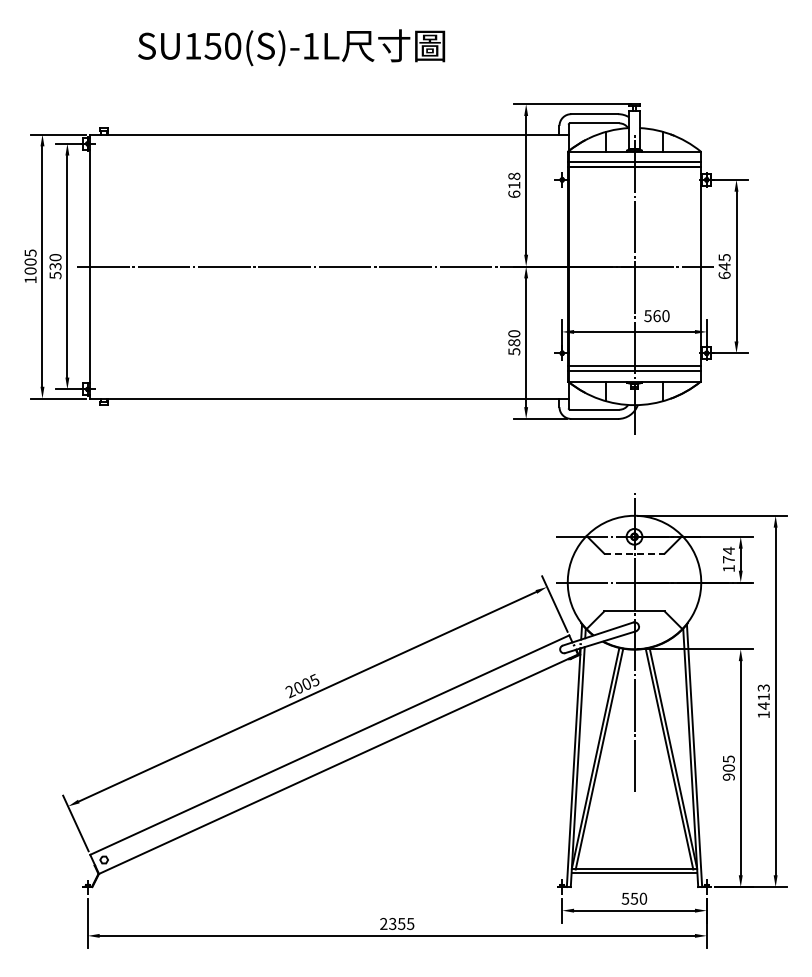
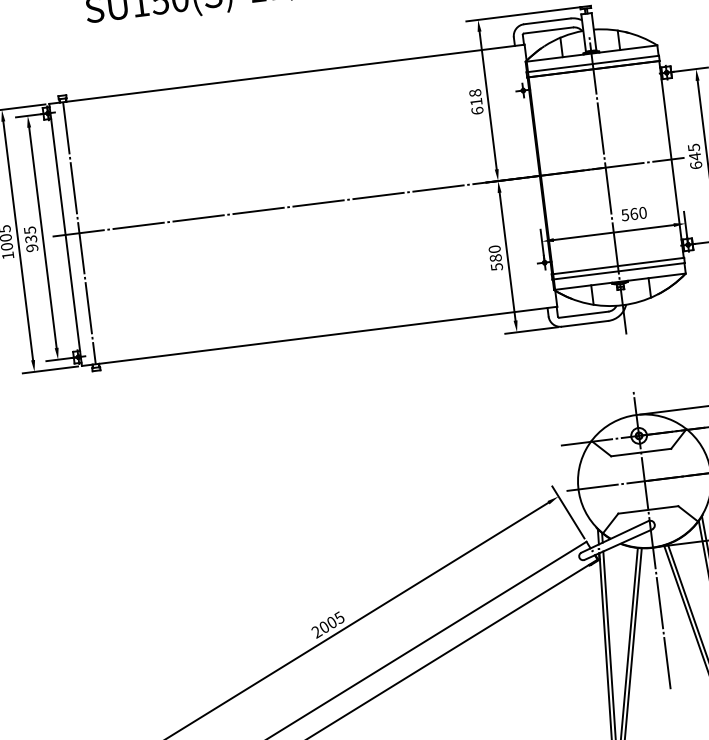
text: (55, 266) -> (31, 239), 530 -> 935
line: (104, 266) -> (79, 233), added
line: (635, 553) -> (642, 452), dashed -> solid

